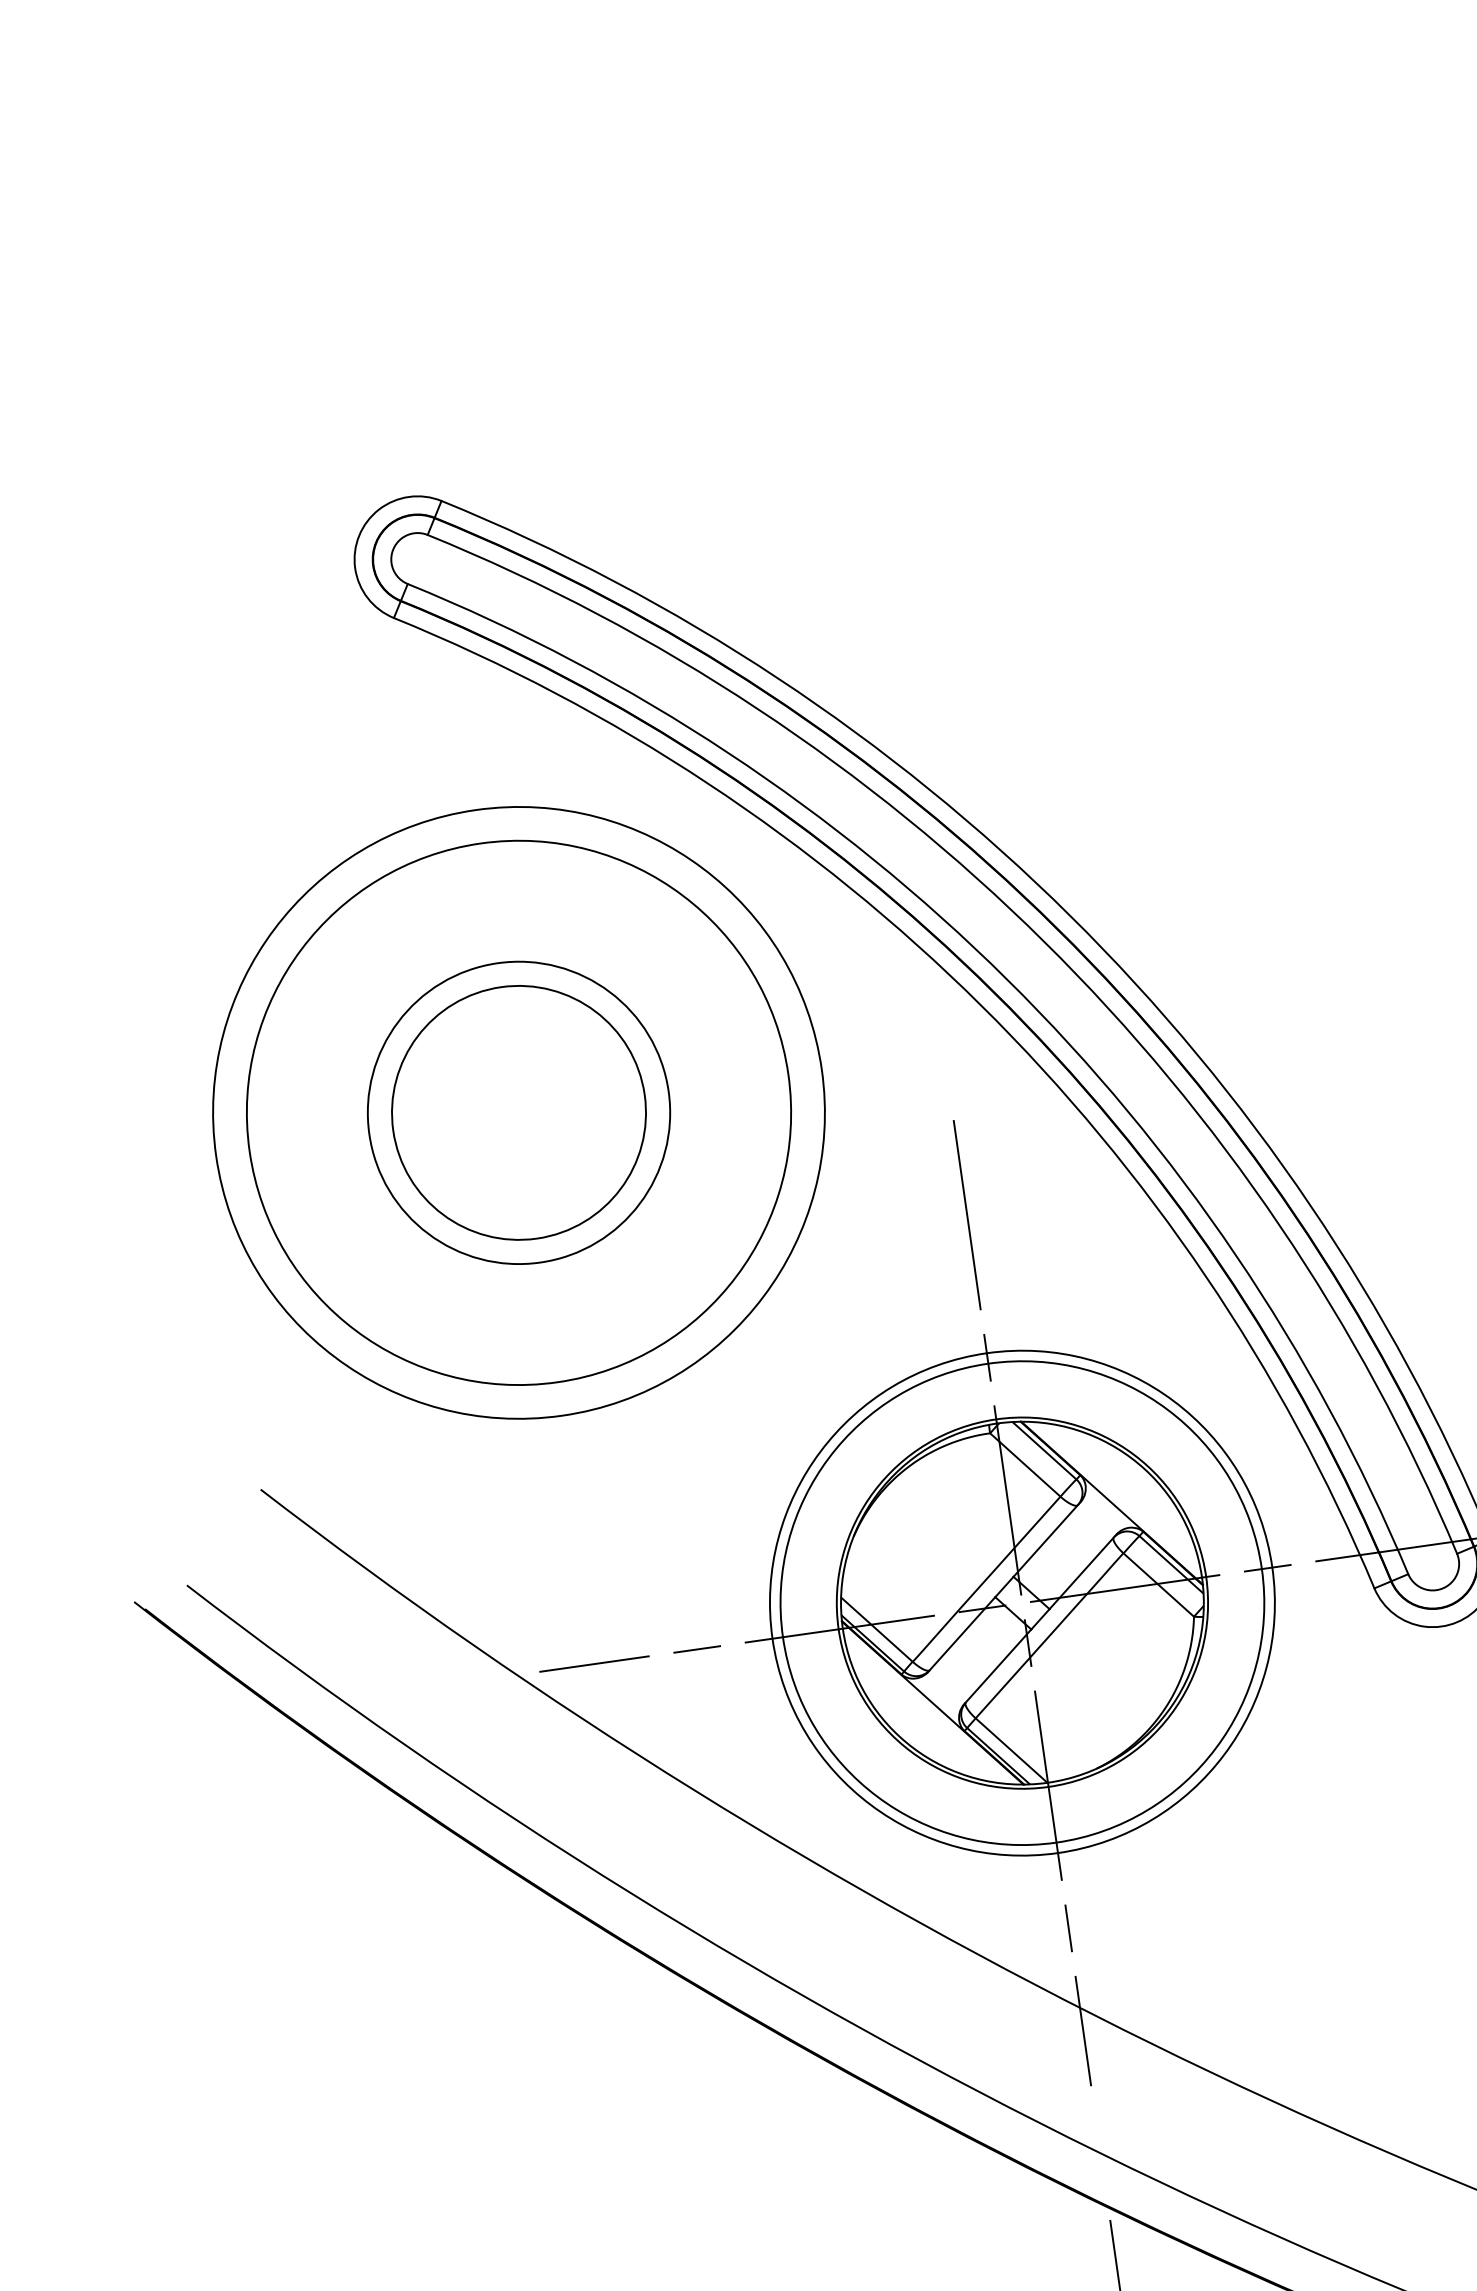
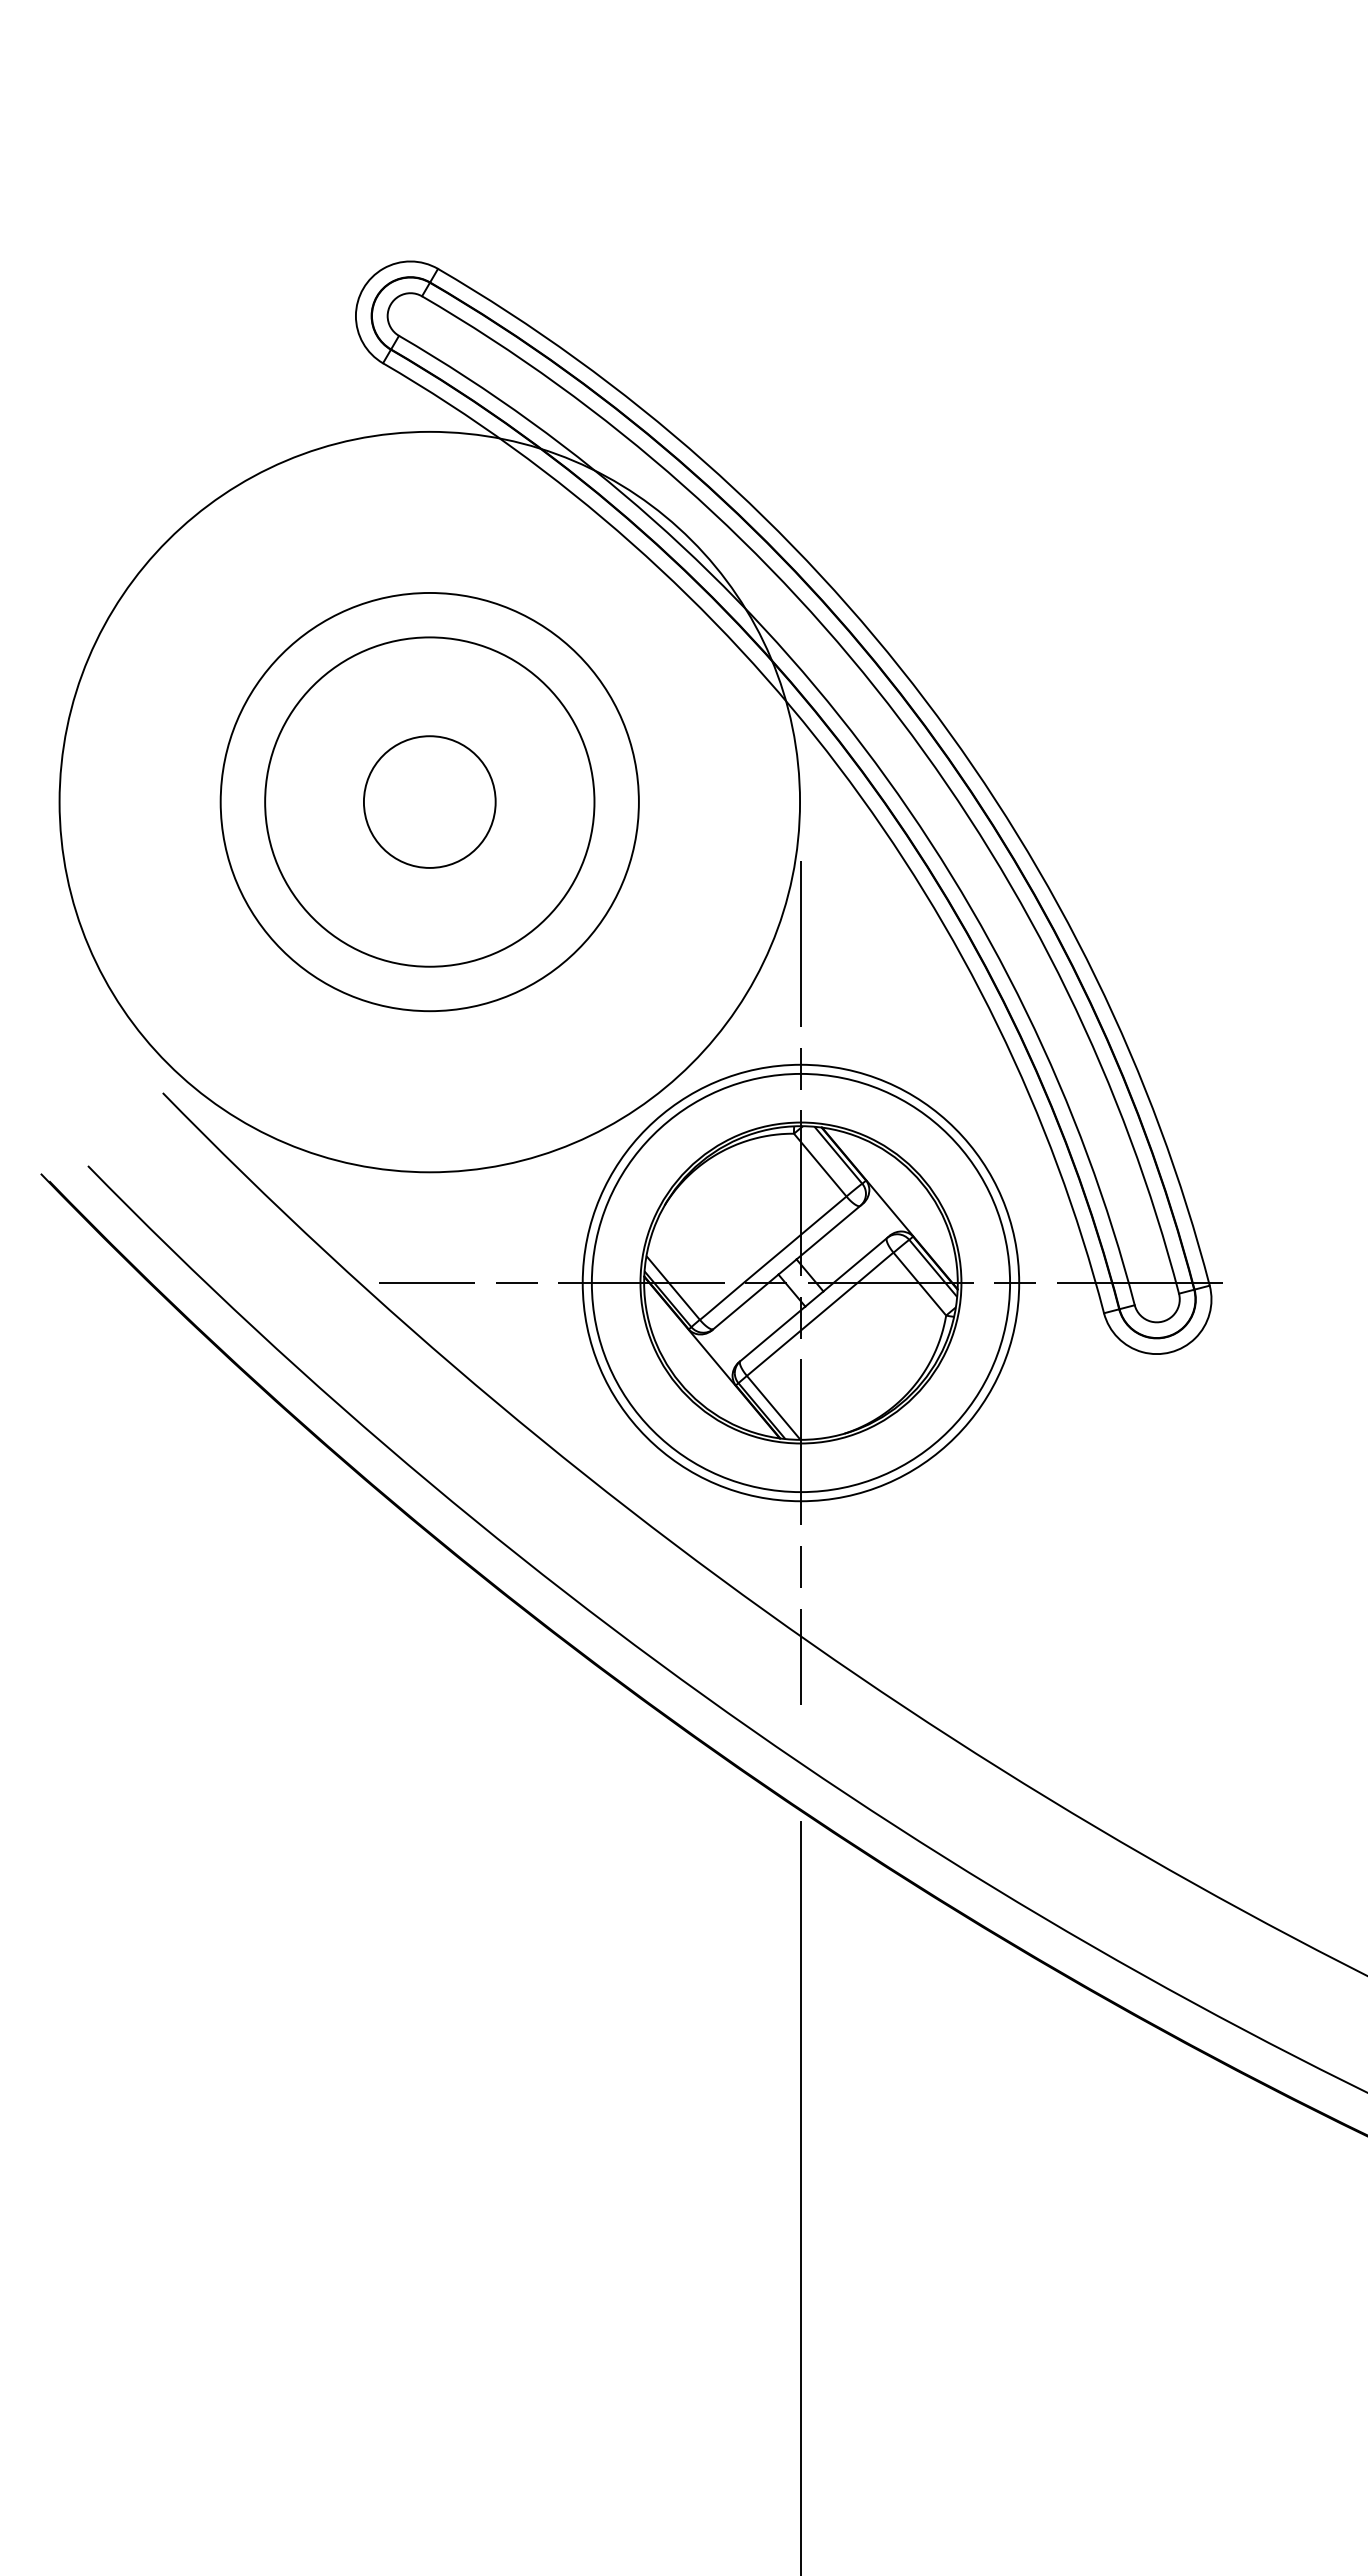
circle: (518, 1112) -> (429, 801), size x0.6
circle: (518, 1112) -> (429, 801), size x0.7
circle: (518, 1112) -> (429, 801), size x1.4
circle: (518, 1112) -> (429, 801), size x1.6

